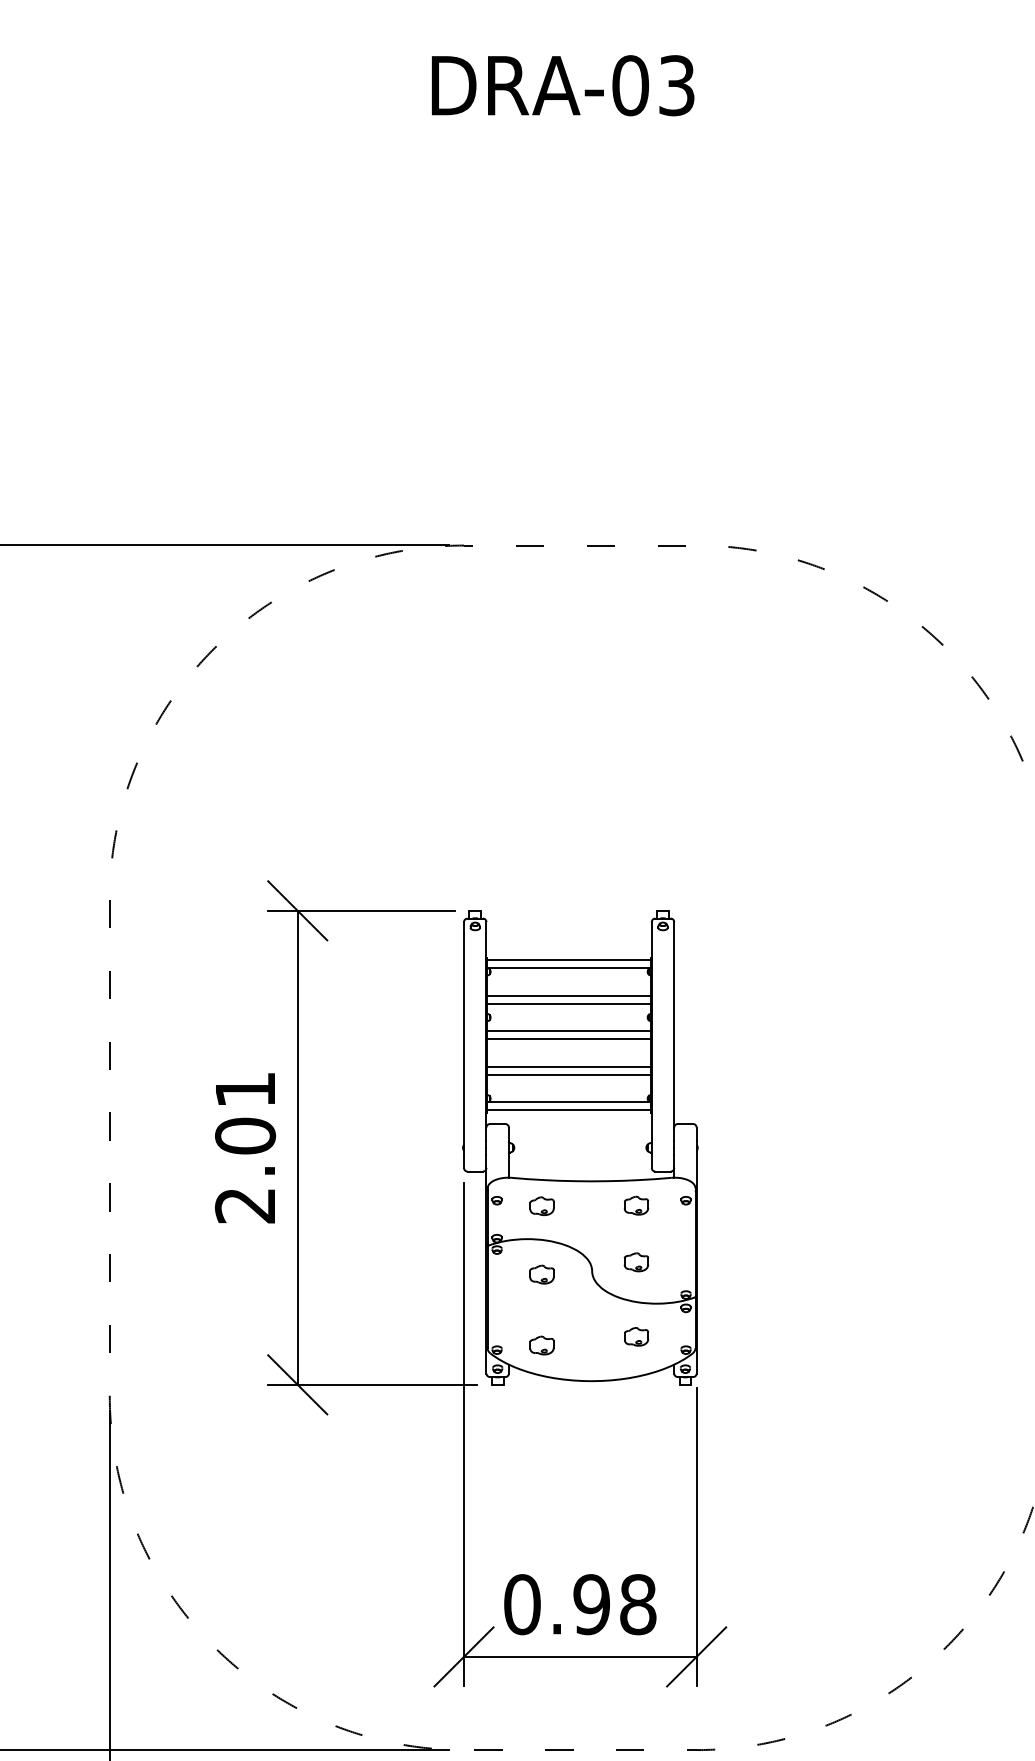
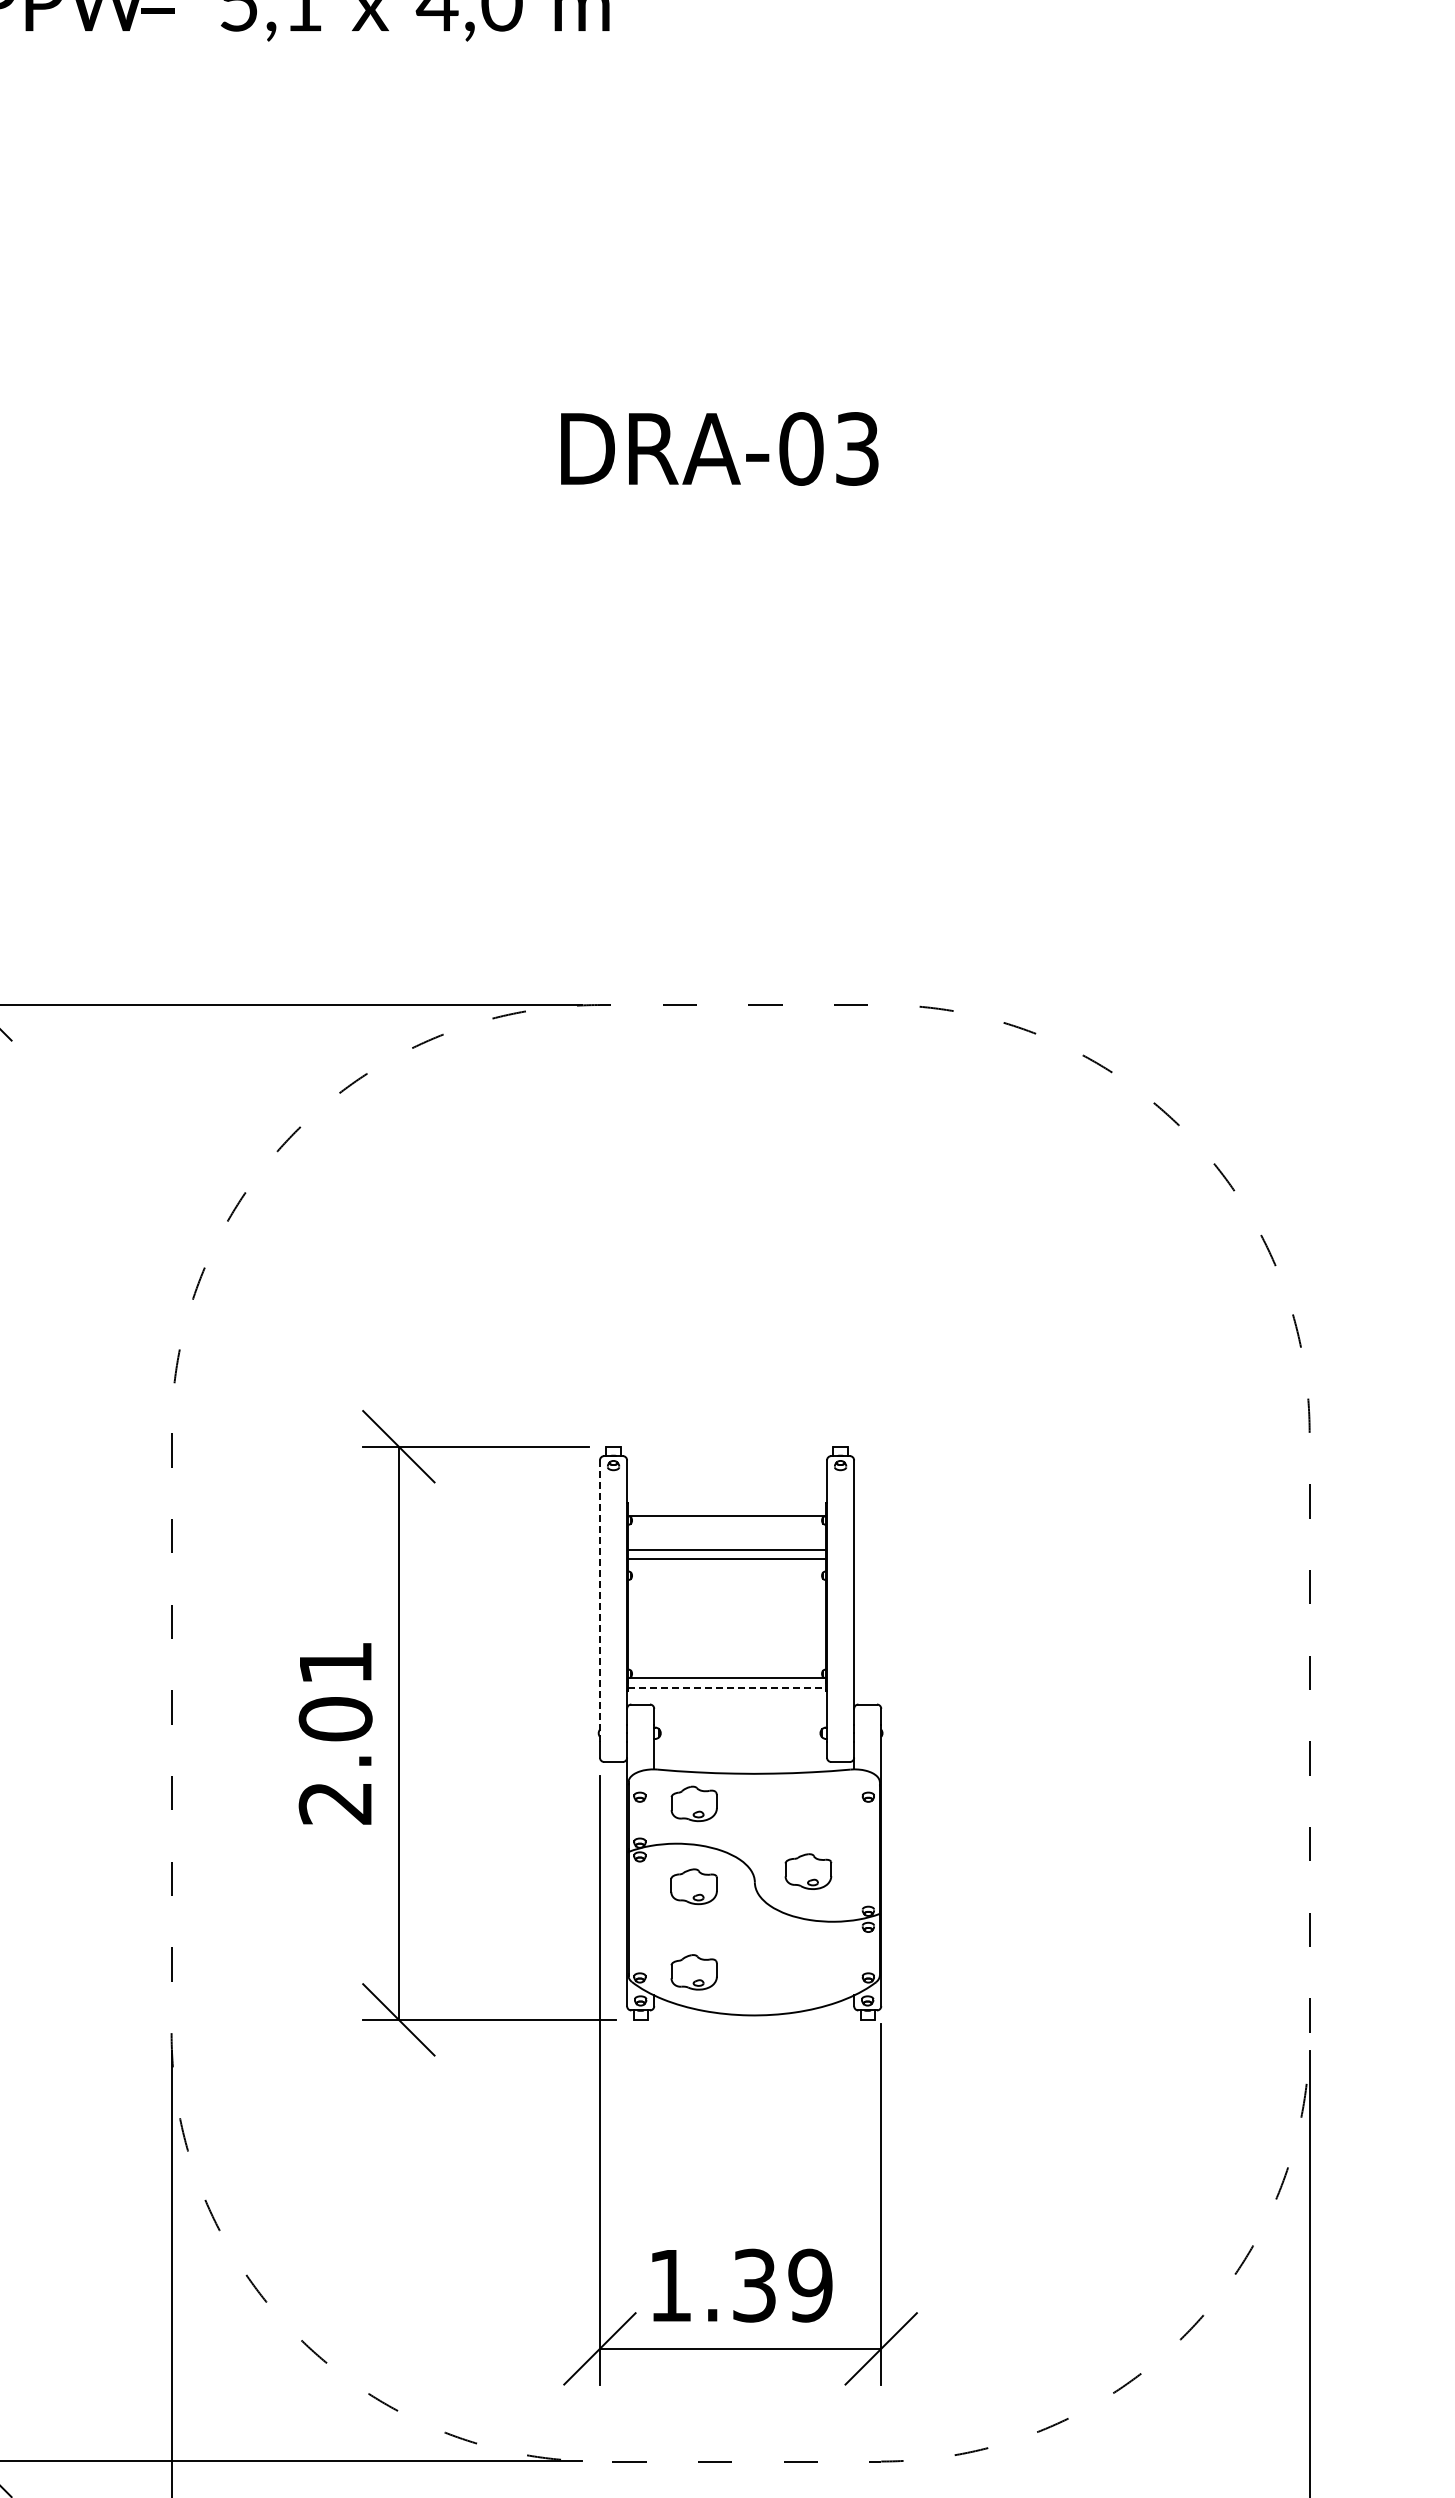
line: (568, 960) -> (726, 1506), removed
line: (568, 1031) -> (726, 1592), removed
line: (463, 1038) -> (599, 1601), solid -> dashed
line: (568, 1038) -> (726, 1601), removed
line: (568, 1066) -> (726, 1635), removed
line: (568, 1074) -> (726, 1644), removed
line: (569, 1109) -> (727, 1687), solid -> dashed
part: (542, 1205) -> (694, 1803), size x1.6
part: (636, 1205) -> (808, 1802), removed
part: (636, 1262) -> (808, 1871), size x1.6
part: (542, 1274) -> (694, 1886), size x1.6
part: (636, 1336) -> (808, 1961), removed
part: (542, 1345) -> (694, 1972), size x1.6
text: (580, 1604) -> (740, 2285), 0.98 -> 1.39

